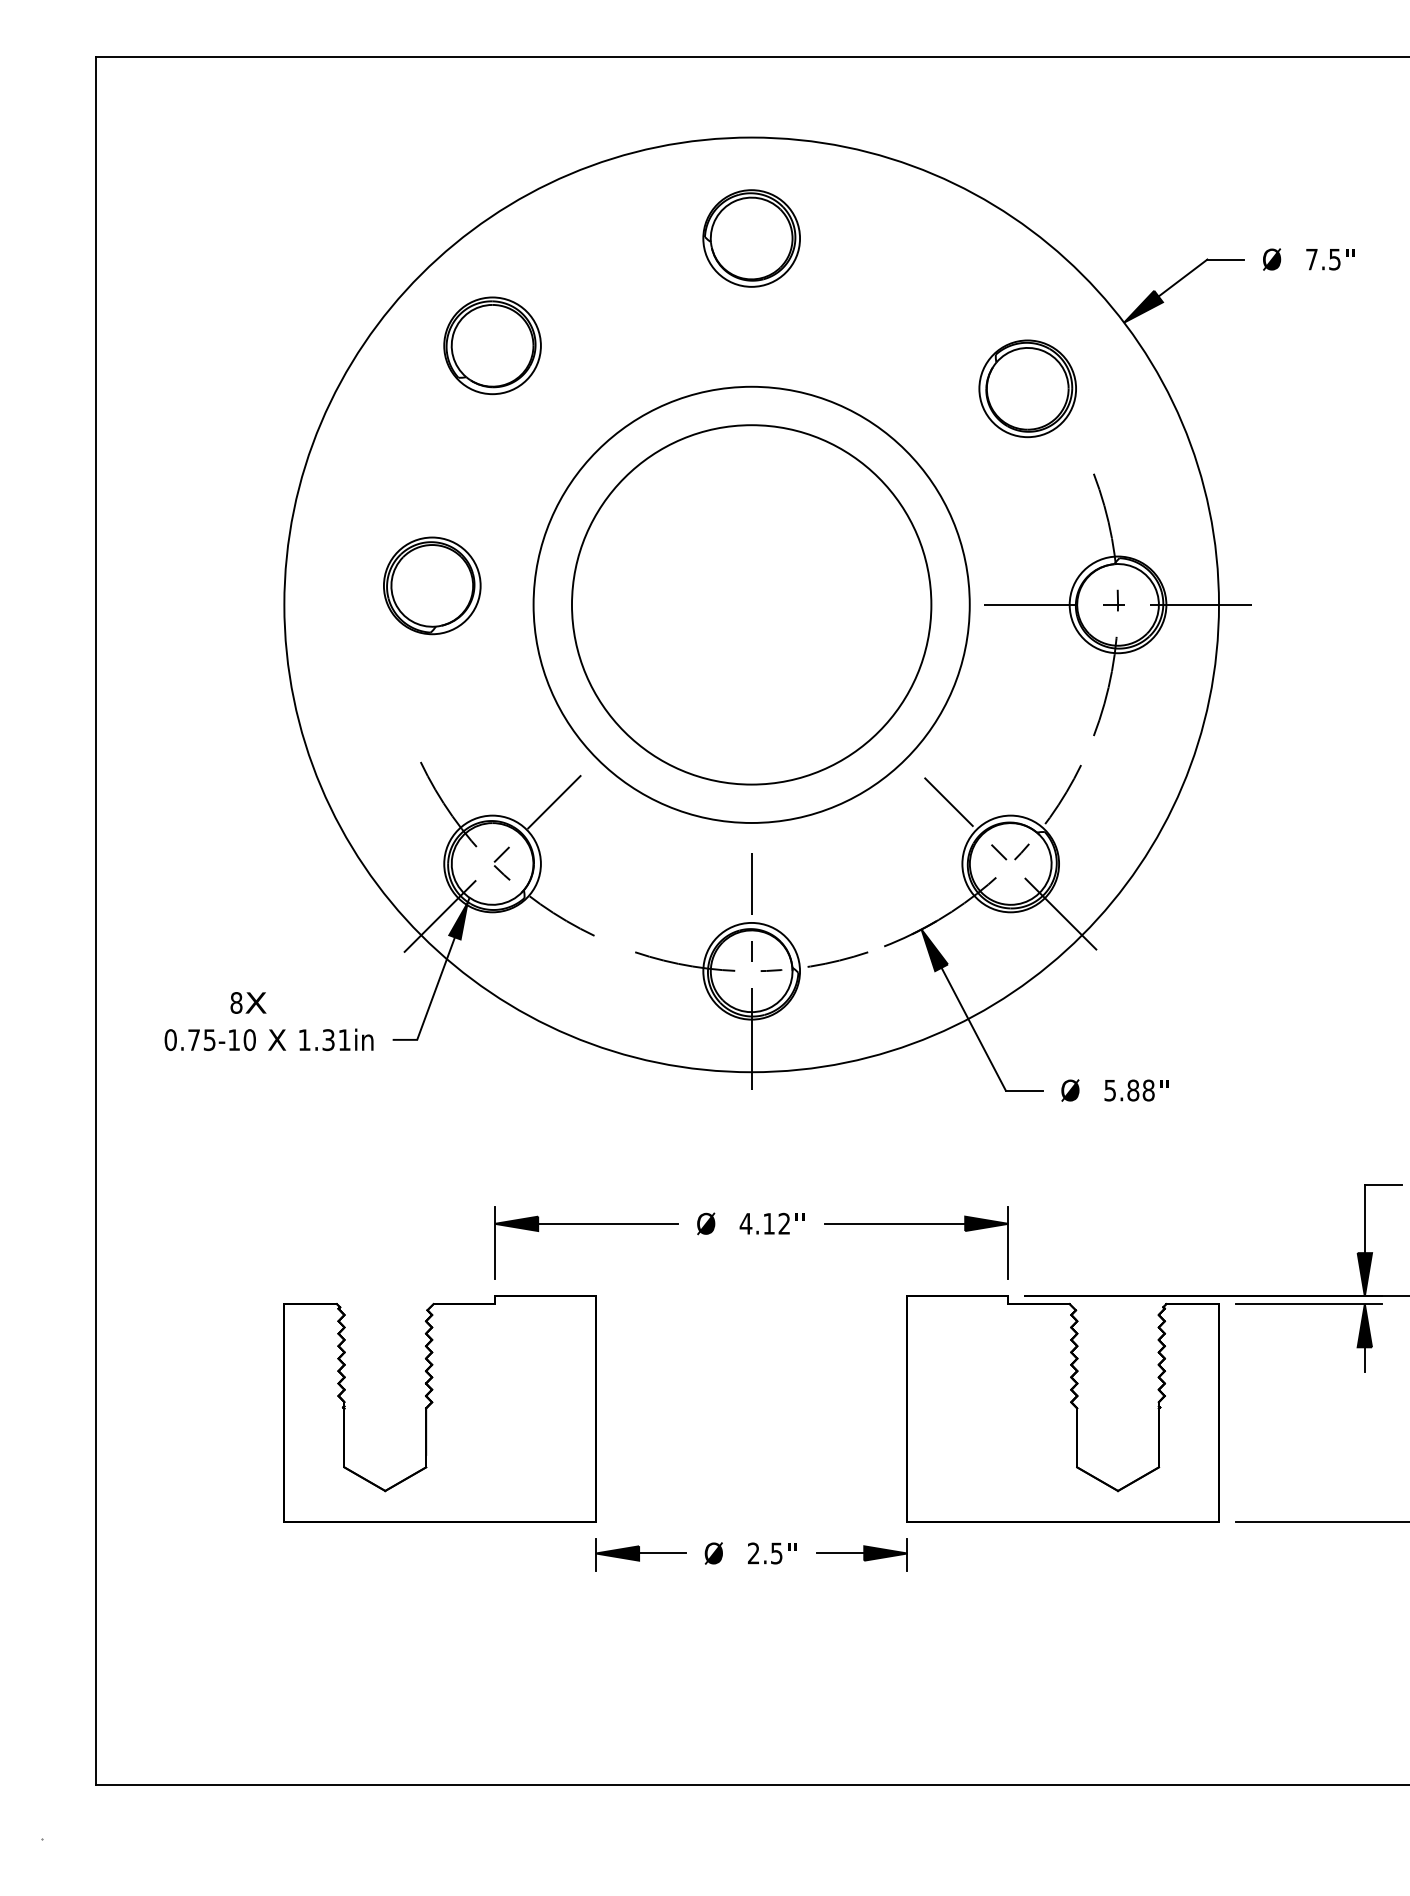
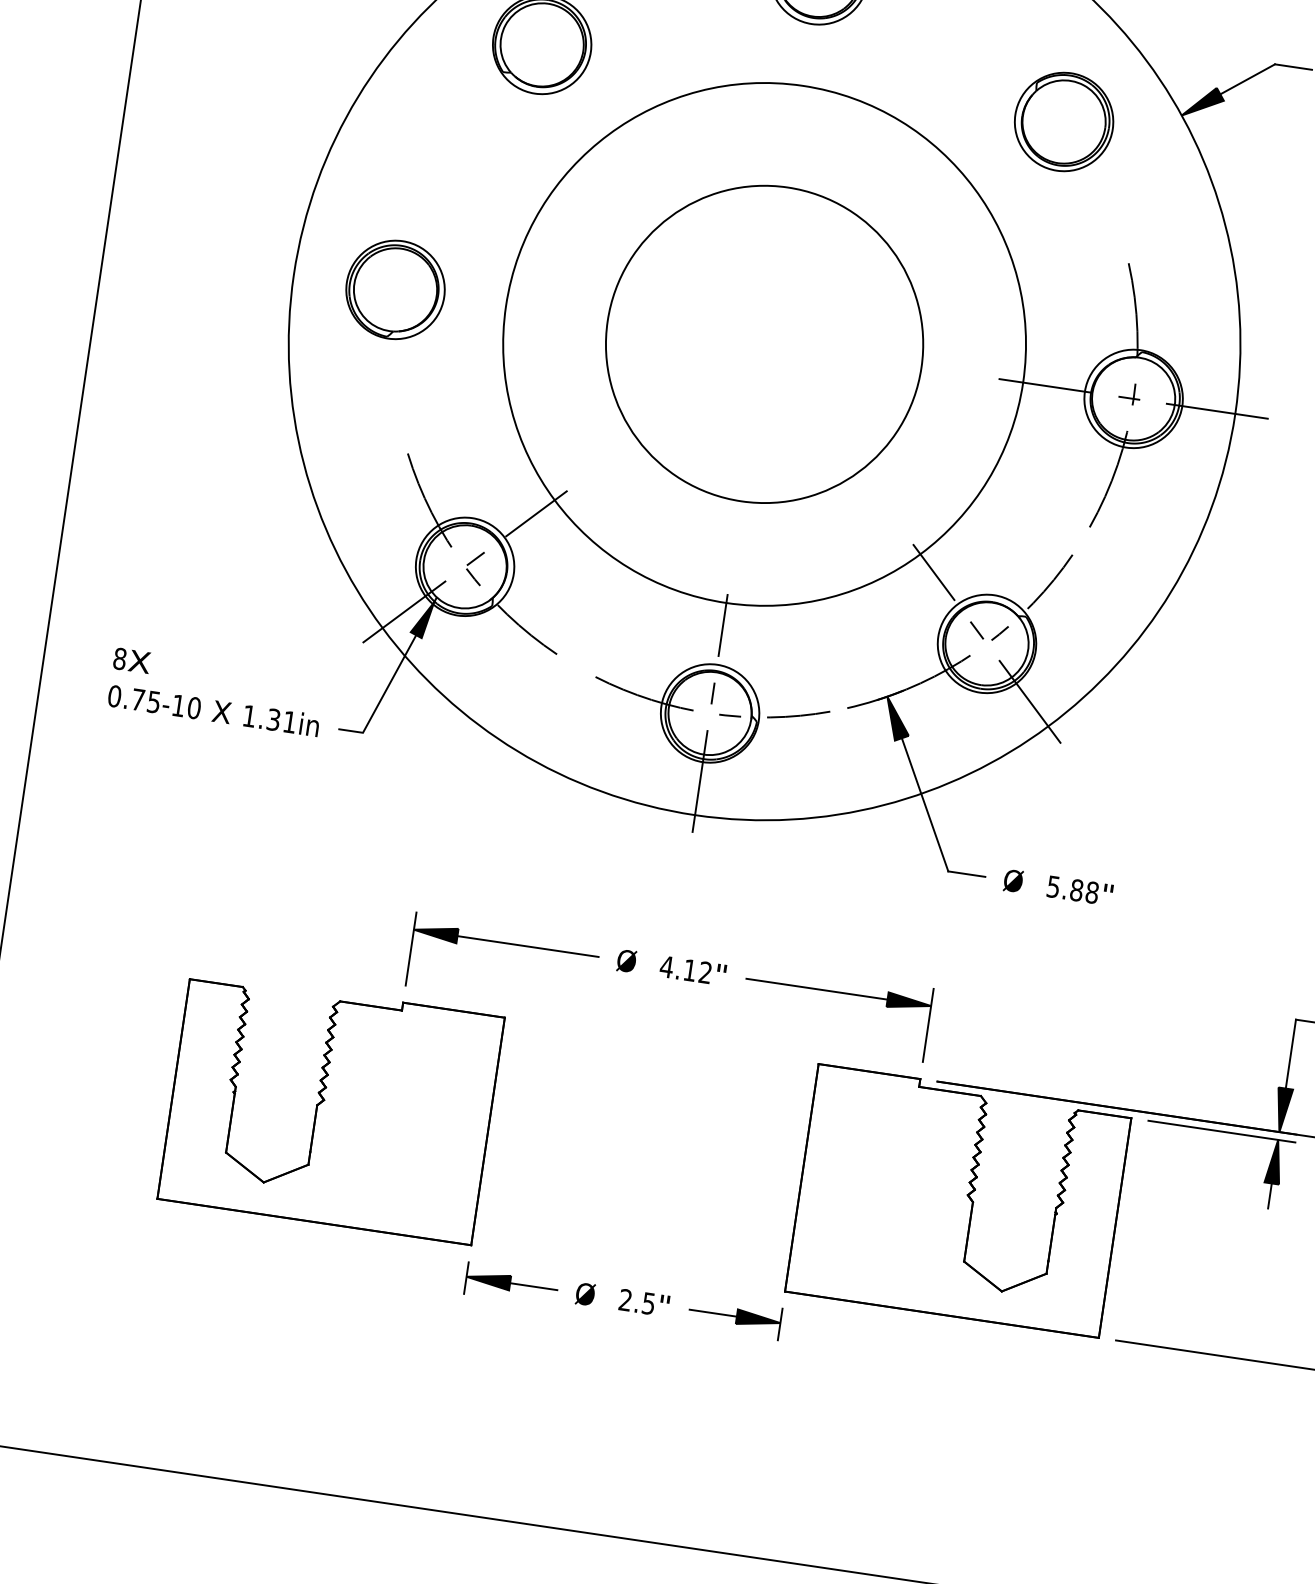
part: (1027, 388) -> (1063, 121), moved
part: (432, 585) -> (395, 289), moved
circle: (751, 604) -> (764, 343), size x0.71
circle: (751, 604) -> (764, 343), size x1.43
text: (248, 1002) -> (132, 660), moved

